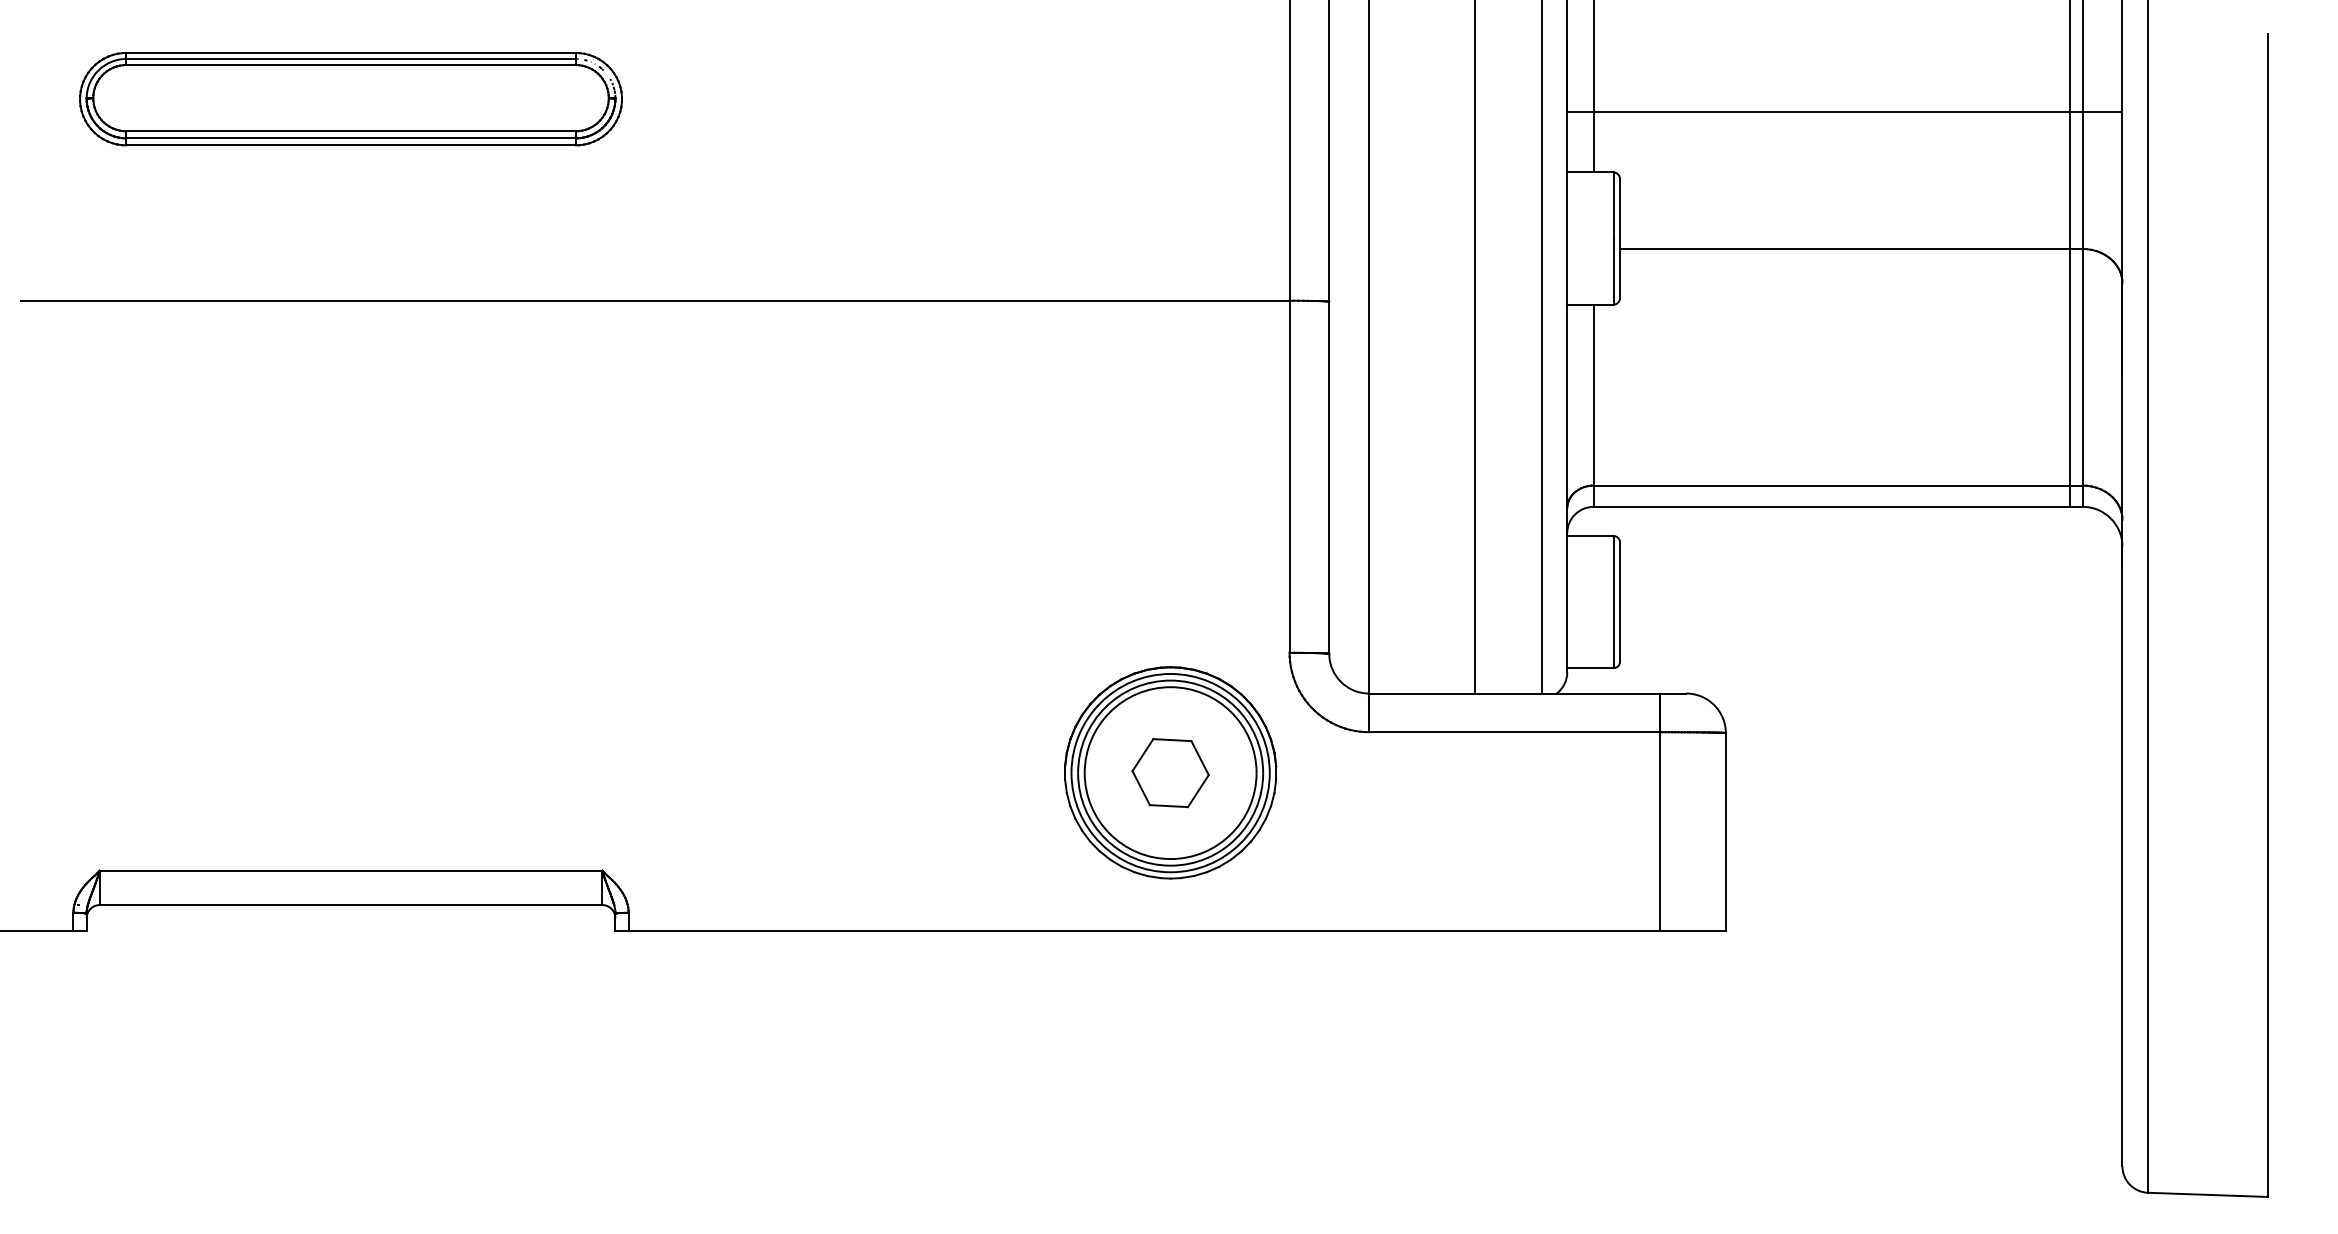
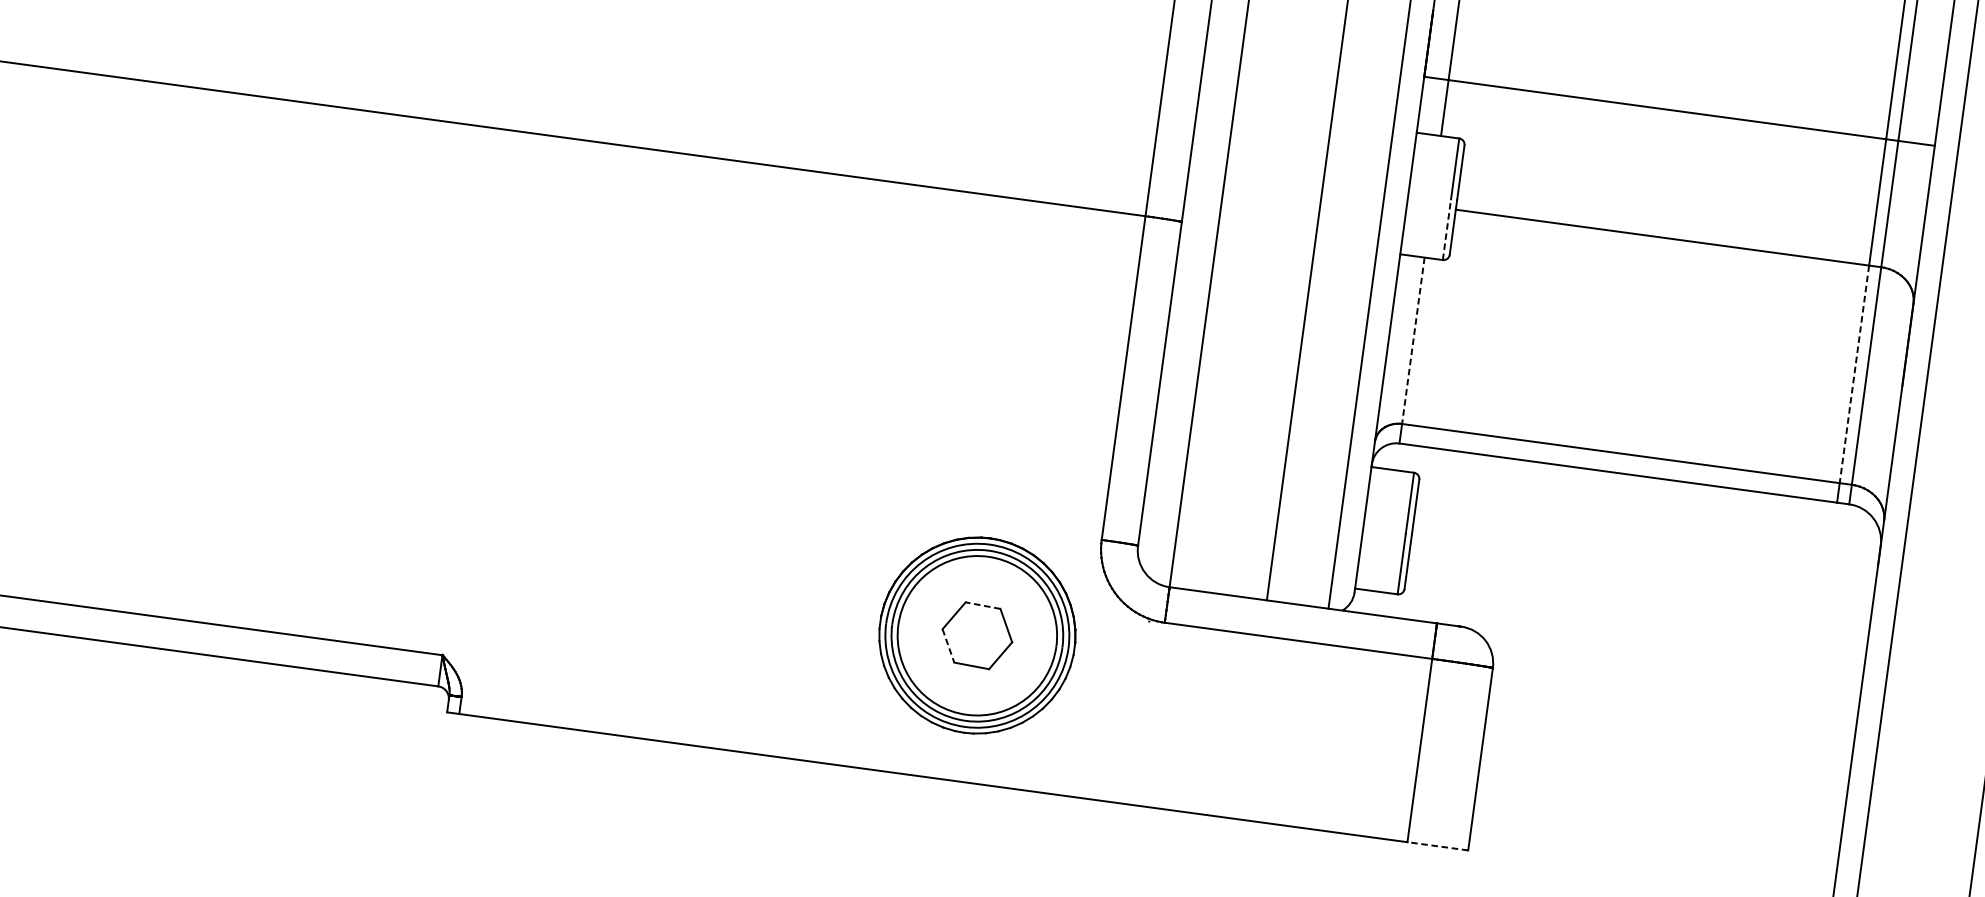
line: (1613, 271) -> (1446, 229), solid -> dashed
line: (2069, 367) -> (1854, 374), solid -> dashed
line: (1593, 395) -> (1413, 341), solid -> dashed
line: (1171, 740) -> (982, 605), solid -> dashed
line: (1141, 788) -> (948, 646), solid -> dashed
line: (1692, 931) -> (1437, 846), solid -> dashed

